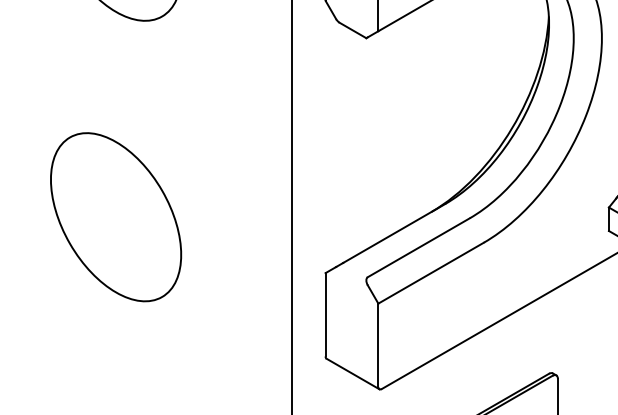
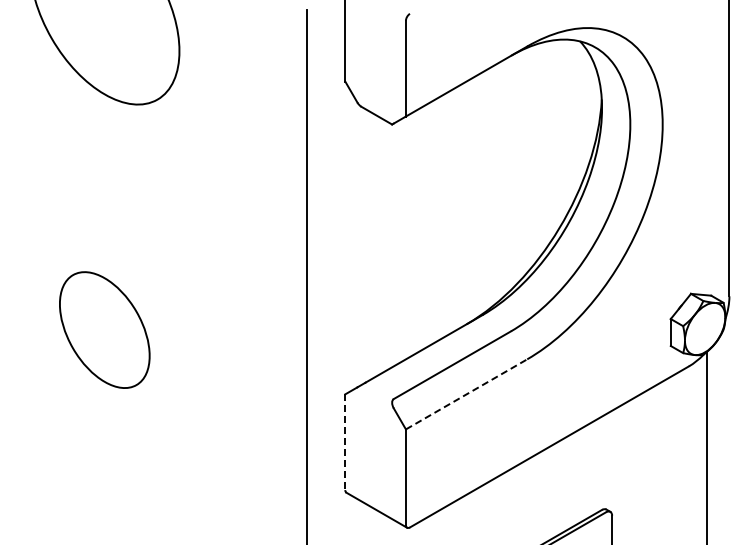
part: (115, 216) -> (104, 329), size x0.6
line: (431, 273) -> (467, 394), solid -> dashed
line: (325, 315) -> (345, 442), solid -> dashed

